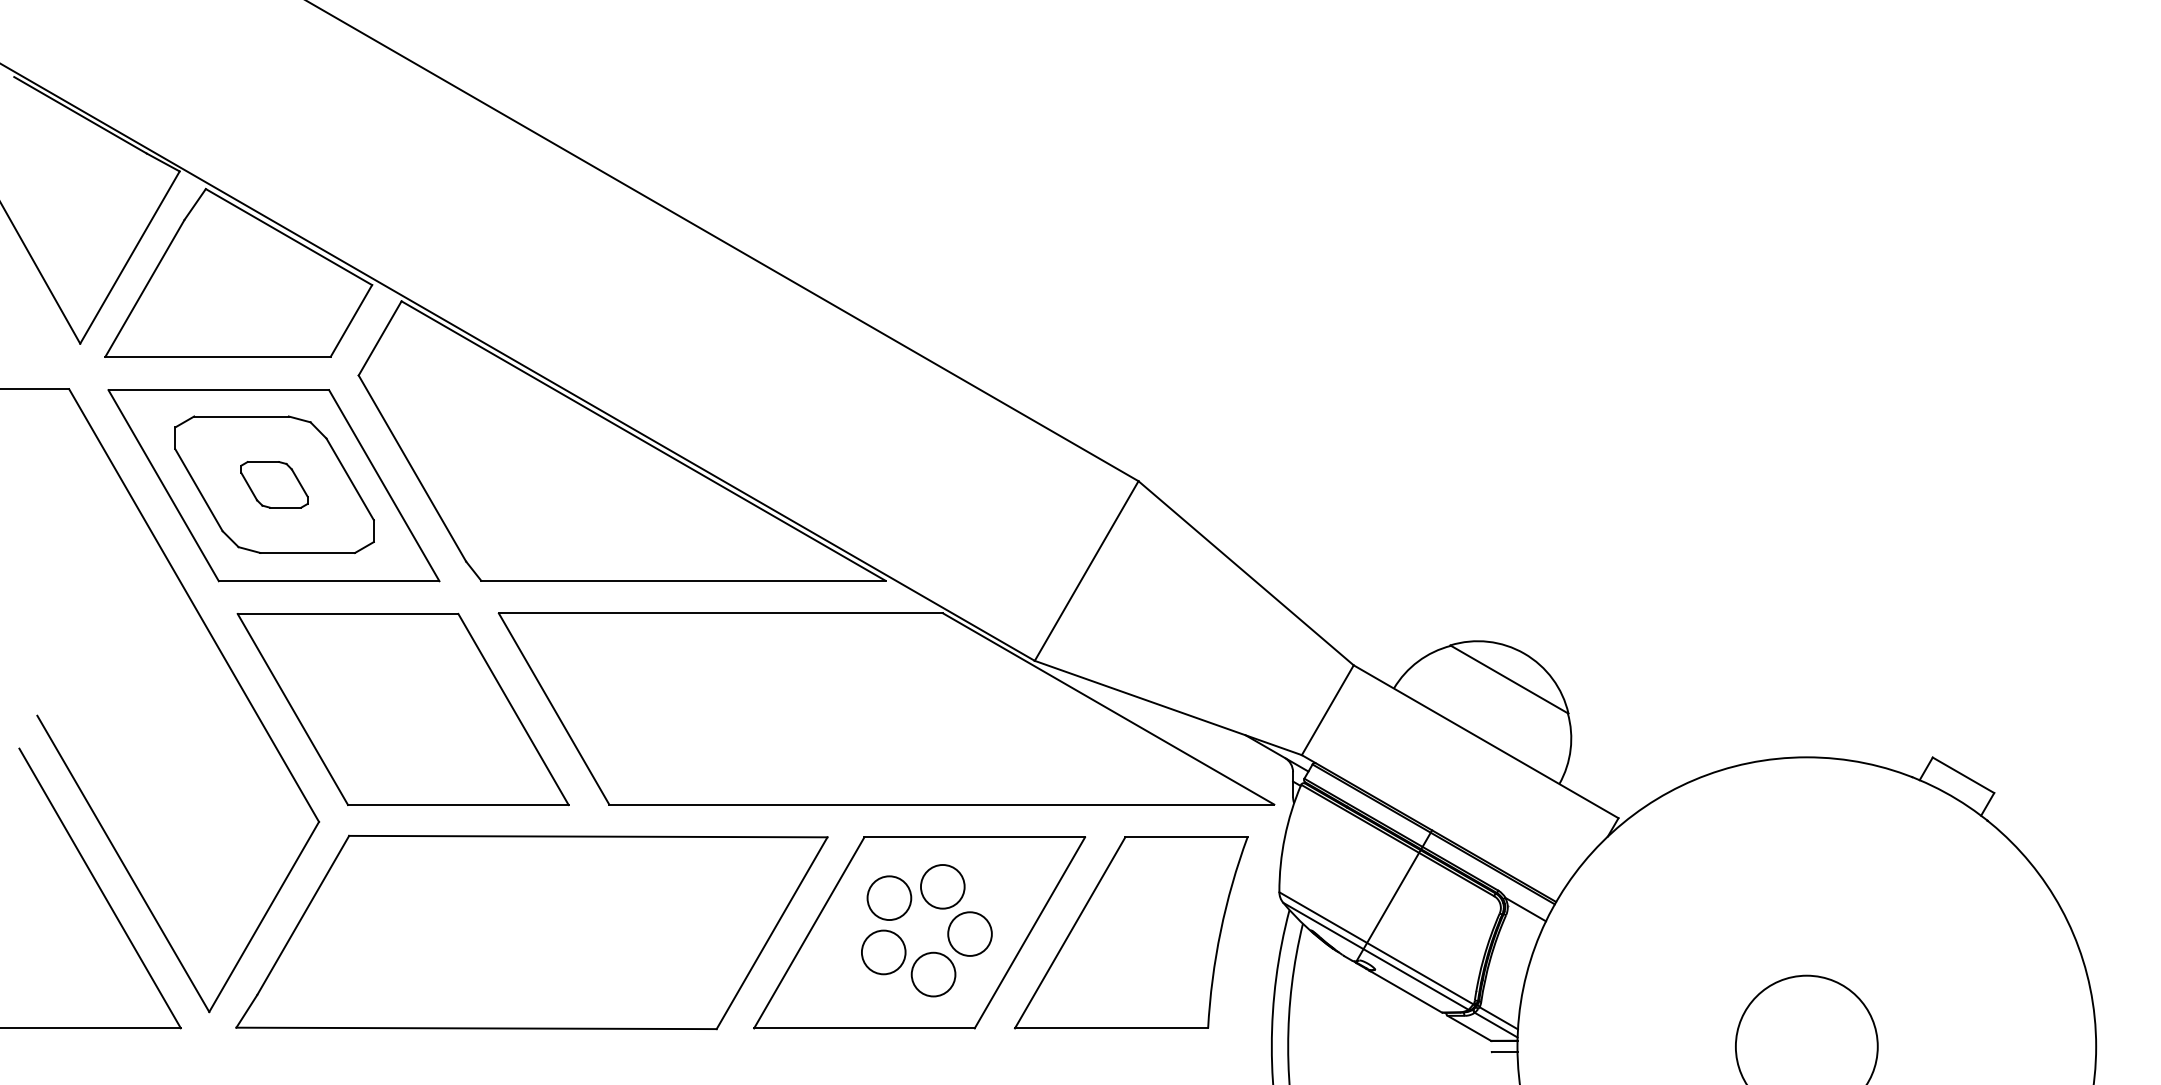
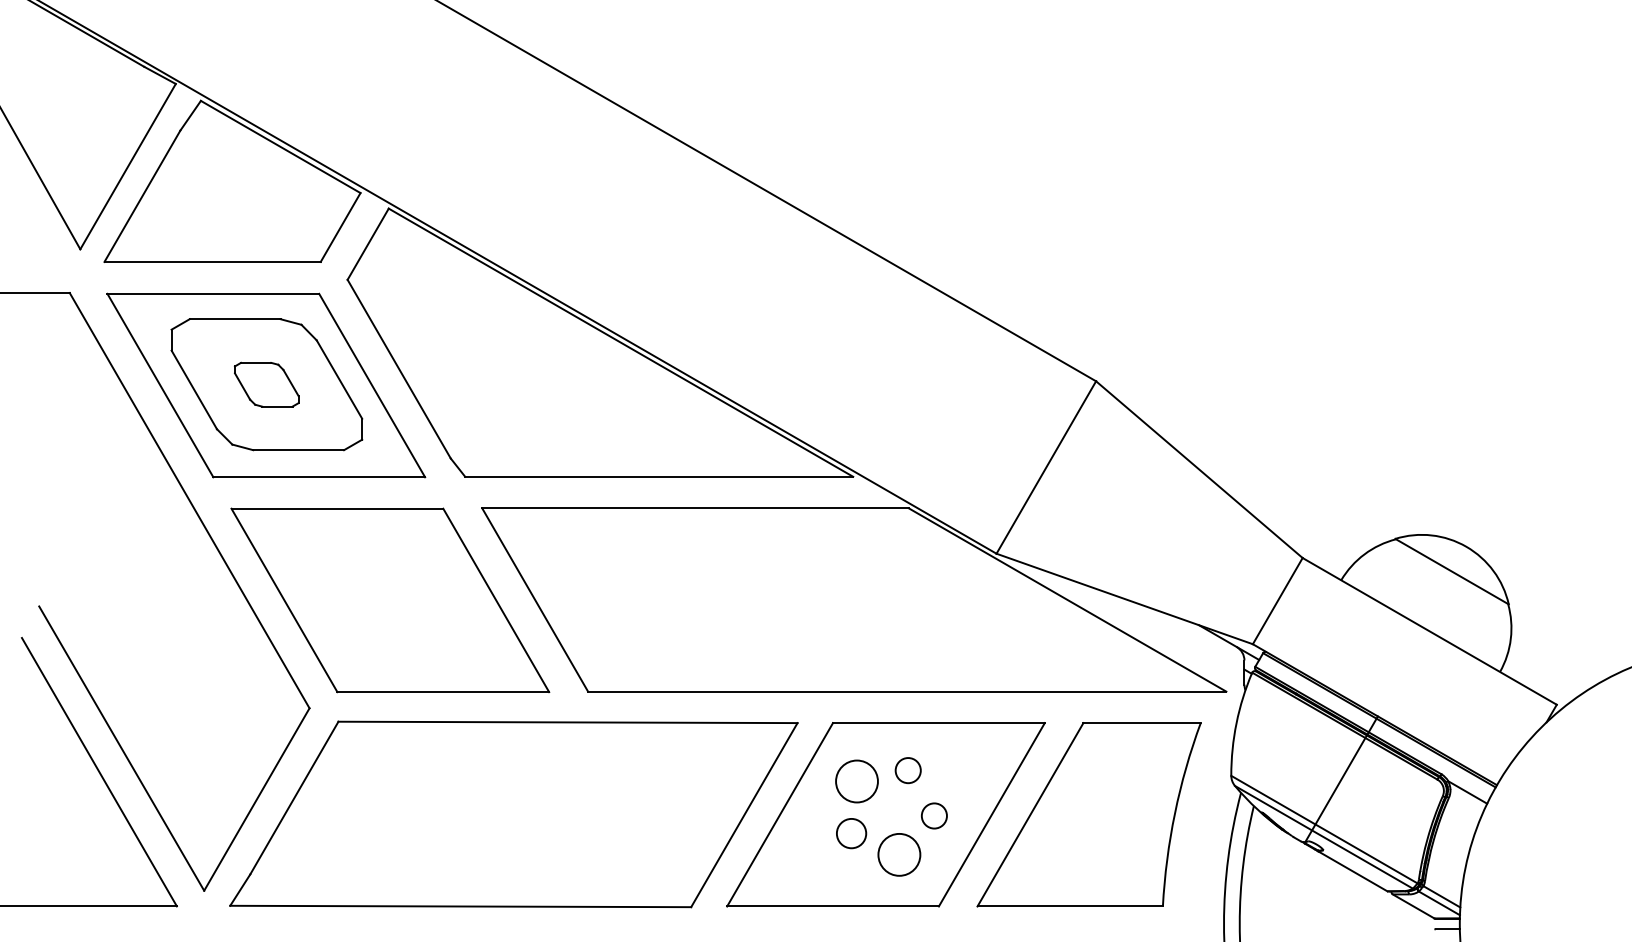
circle: (942, 886) -> (907, 770), size x0.6
circle: (969, 933) -> (933, 815), size x0.6
circle: (883, 952) -> (851, 833), size x0.7

